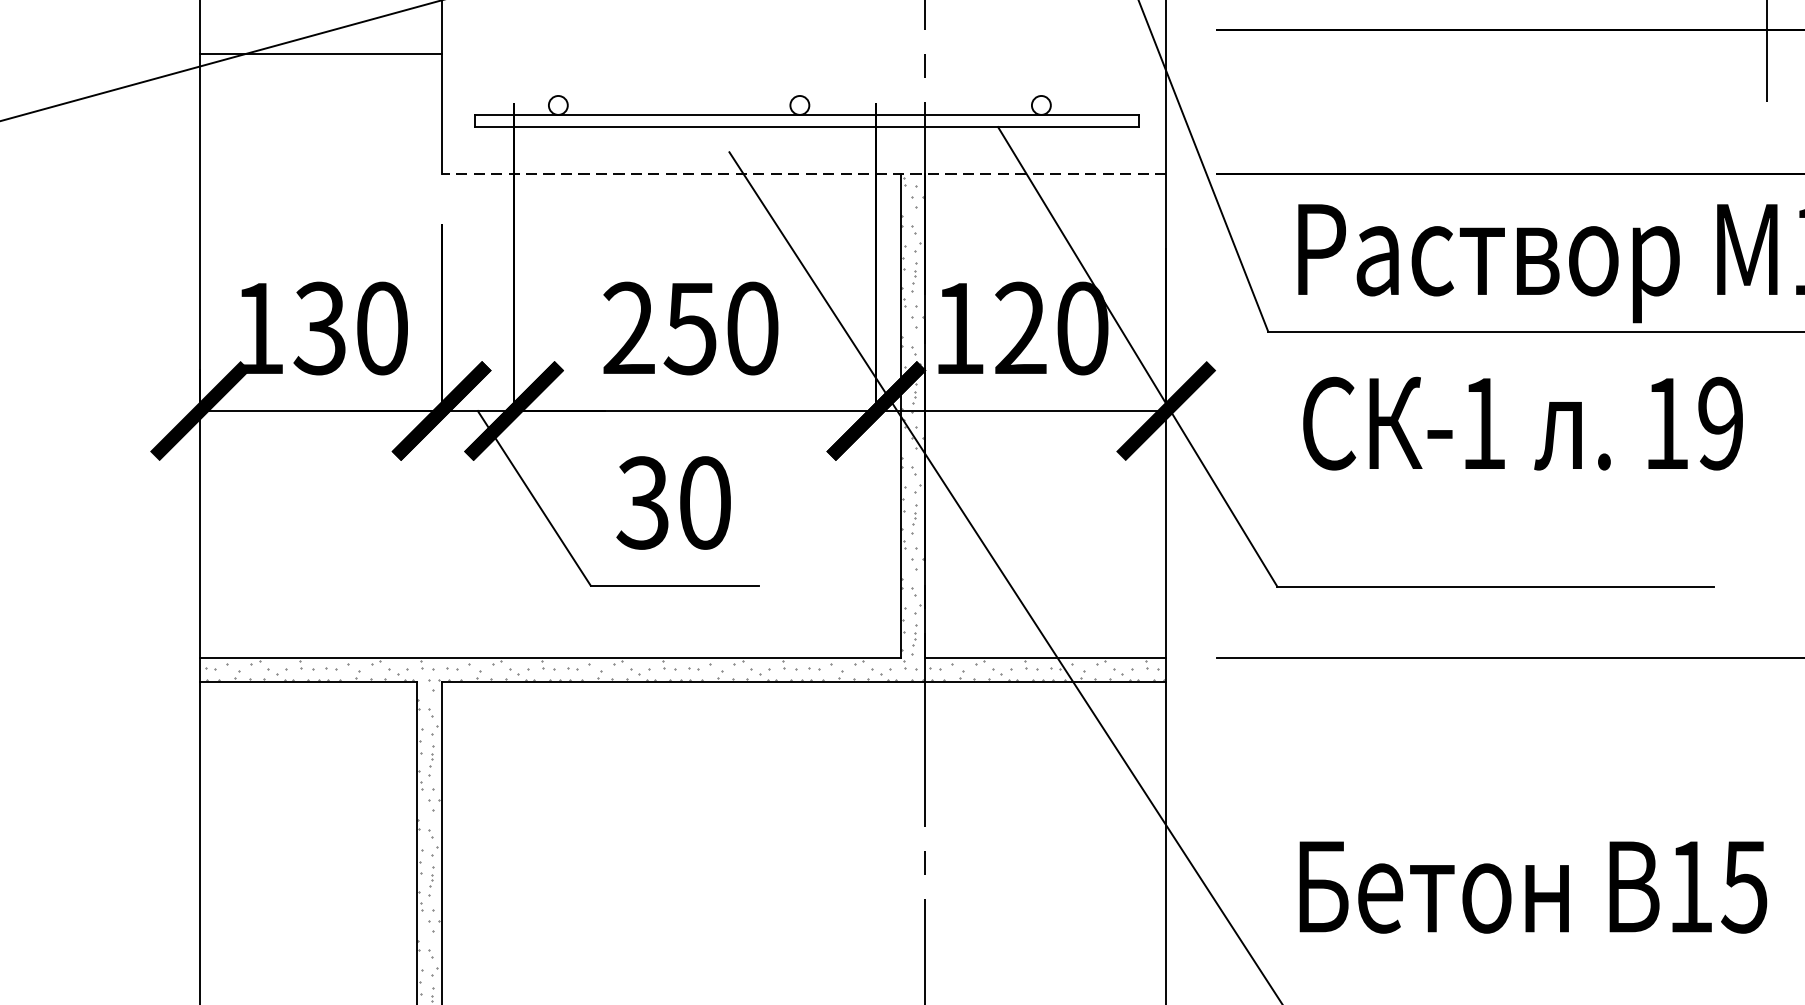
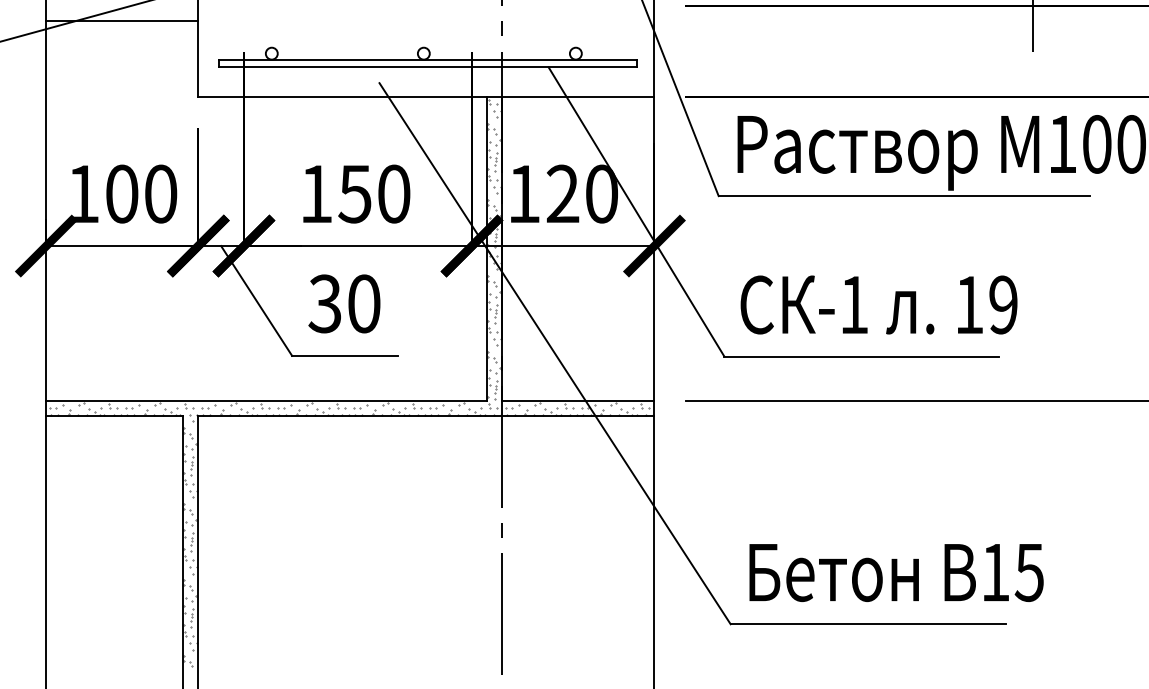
line: (802, 175) -> (425, 97), dashed -> solid
text: (319, 327) -> (121, 193), 130 -> 100
text: (629, 327) -> (316, 193), 250 -> 150
text: (1522, 422) -> (878, 304), moved
text: (1533, 886) -> (896, 572), moved

